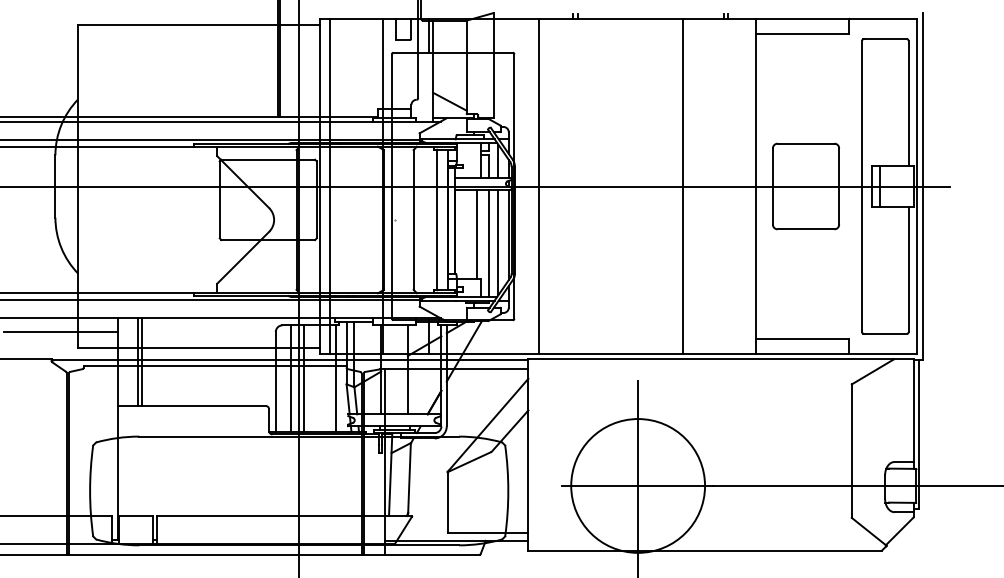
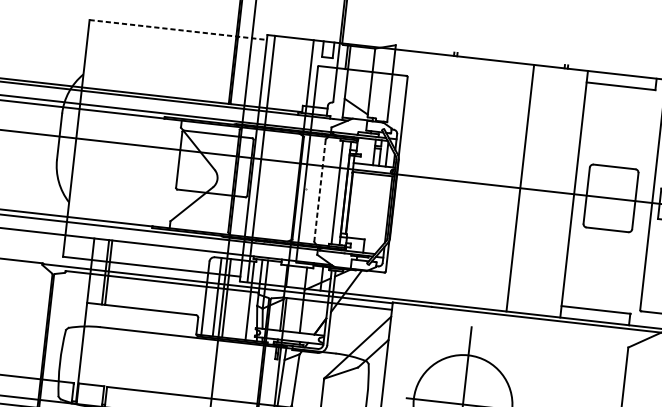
line: (198, 25) -> (177, 30), solid -> dashed
line: (539, 186) -> (415, 176), removed
line: (413, 219) -> (319, 190), solid -> dashed
line: (477, 233) -> (365, 205), removed
line: (489, 242) -> (373, 213), removed
line: (498, 242) -> (380, 214), removed
line: (60, 331) -> (51, 243), removed

